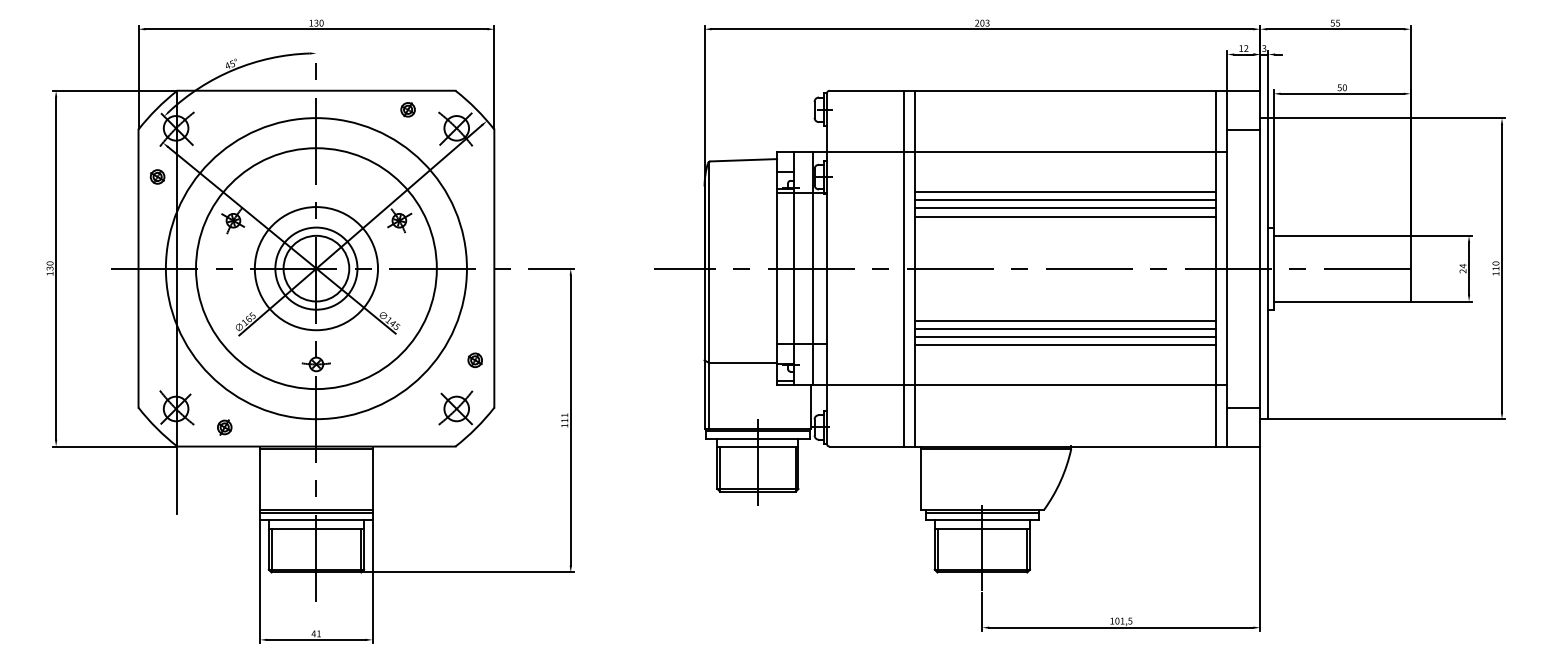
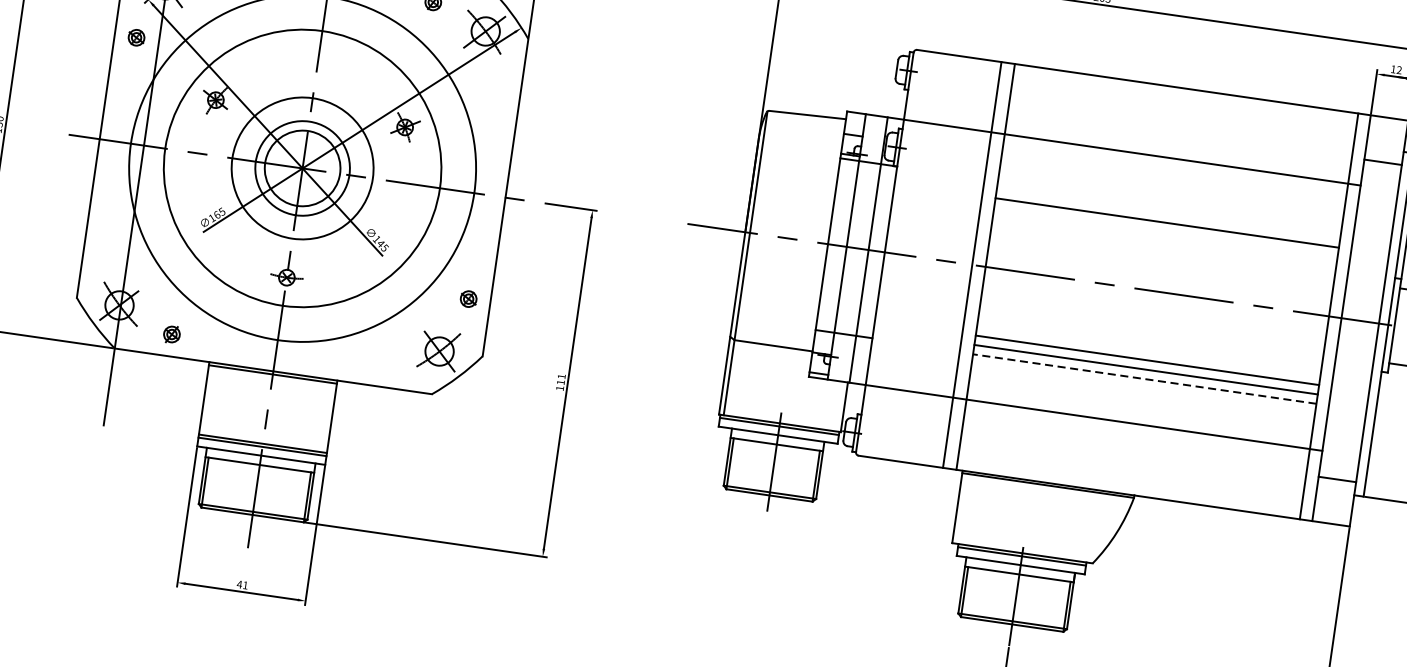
line: (1065, 192) -> (1169, 204), removed
line: (1065, 200) -> (1168, 213), removed
line: (1065, 216) -> (1165, 232), removed
line: (1065, 320) -> (1148, 350), removed
line: (1065, 345) -> (1144, 379), solid -> dashed

